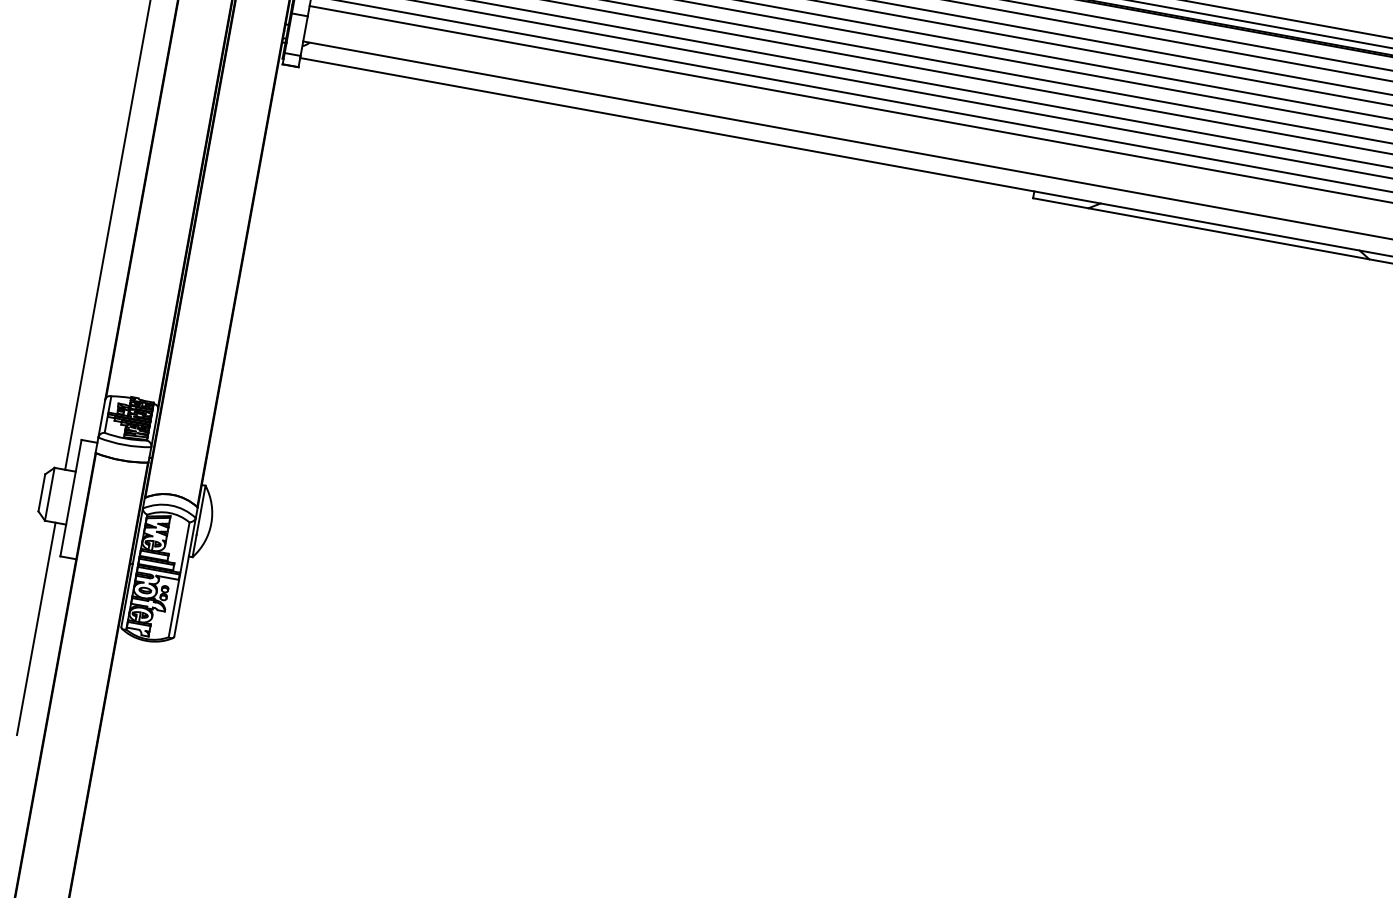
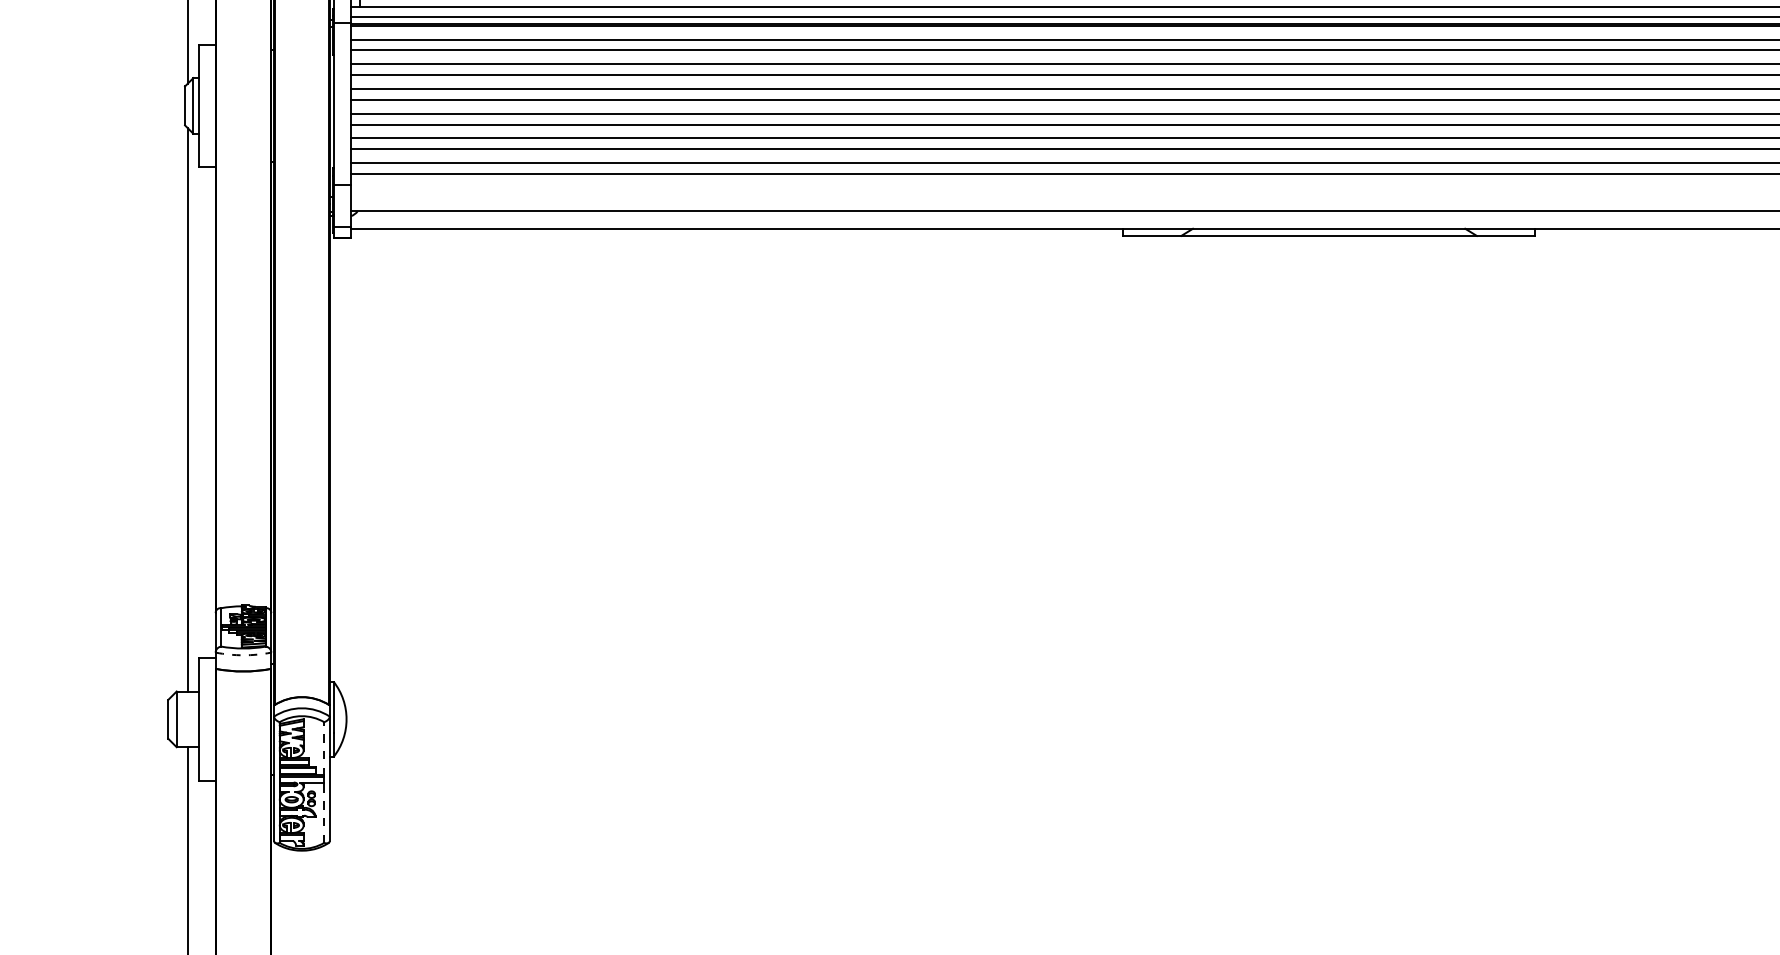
arc: (124, 445) -> (243, 655), solid -> dashed
line: (179, 579) -> (324, 782), solid -> dashed

